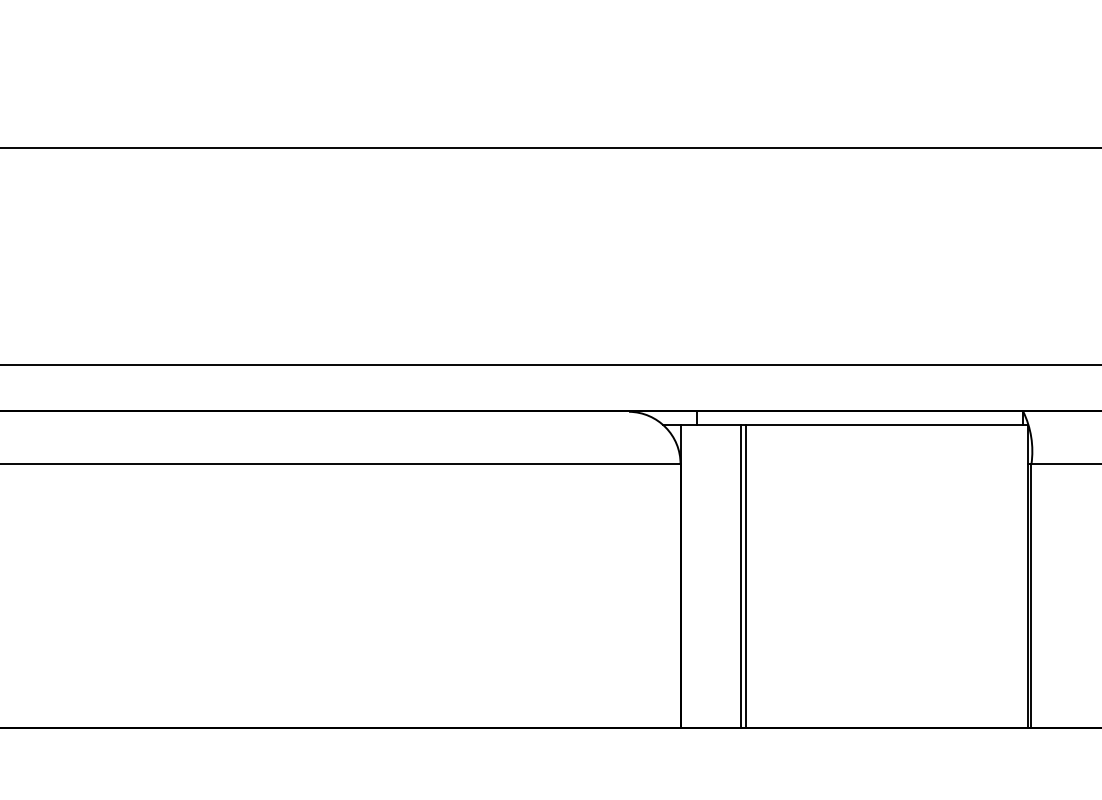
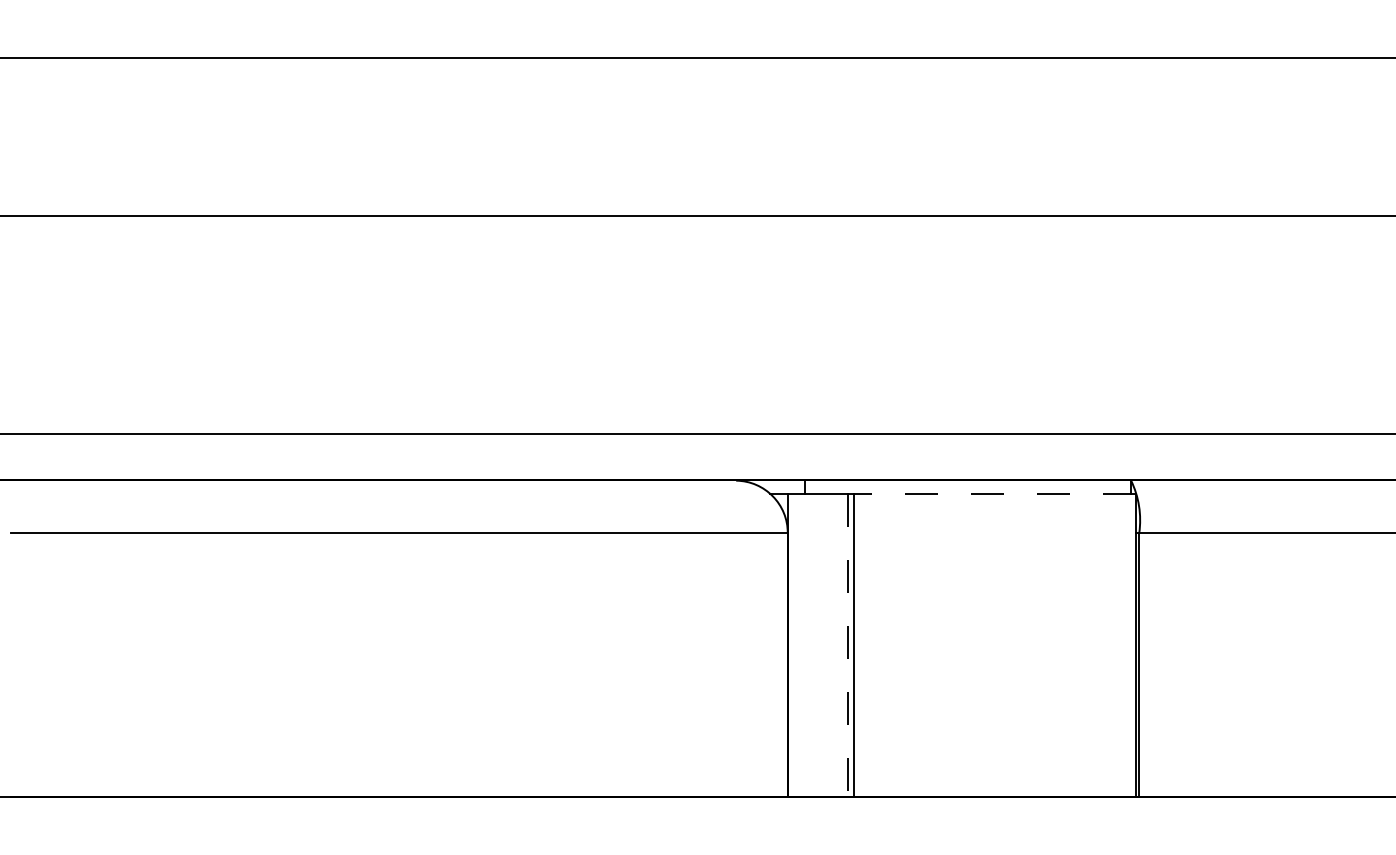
line: (886, 424) -> (994, 493), solid -> dashed
line: (740, 576) -> (847, 645), solid -> dashed

